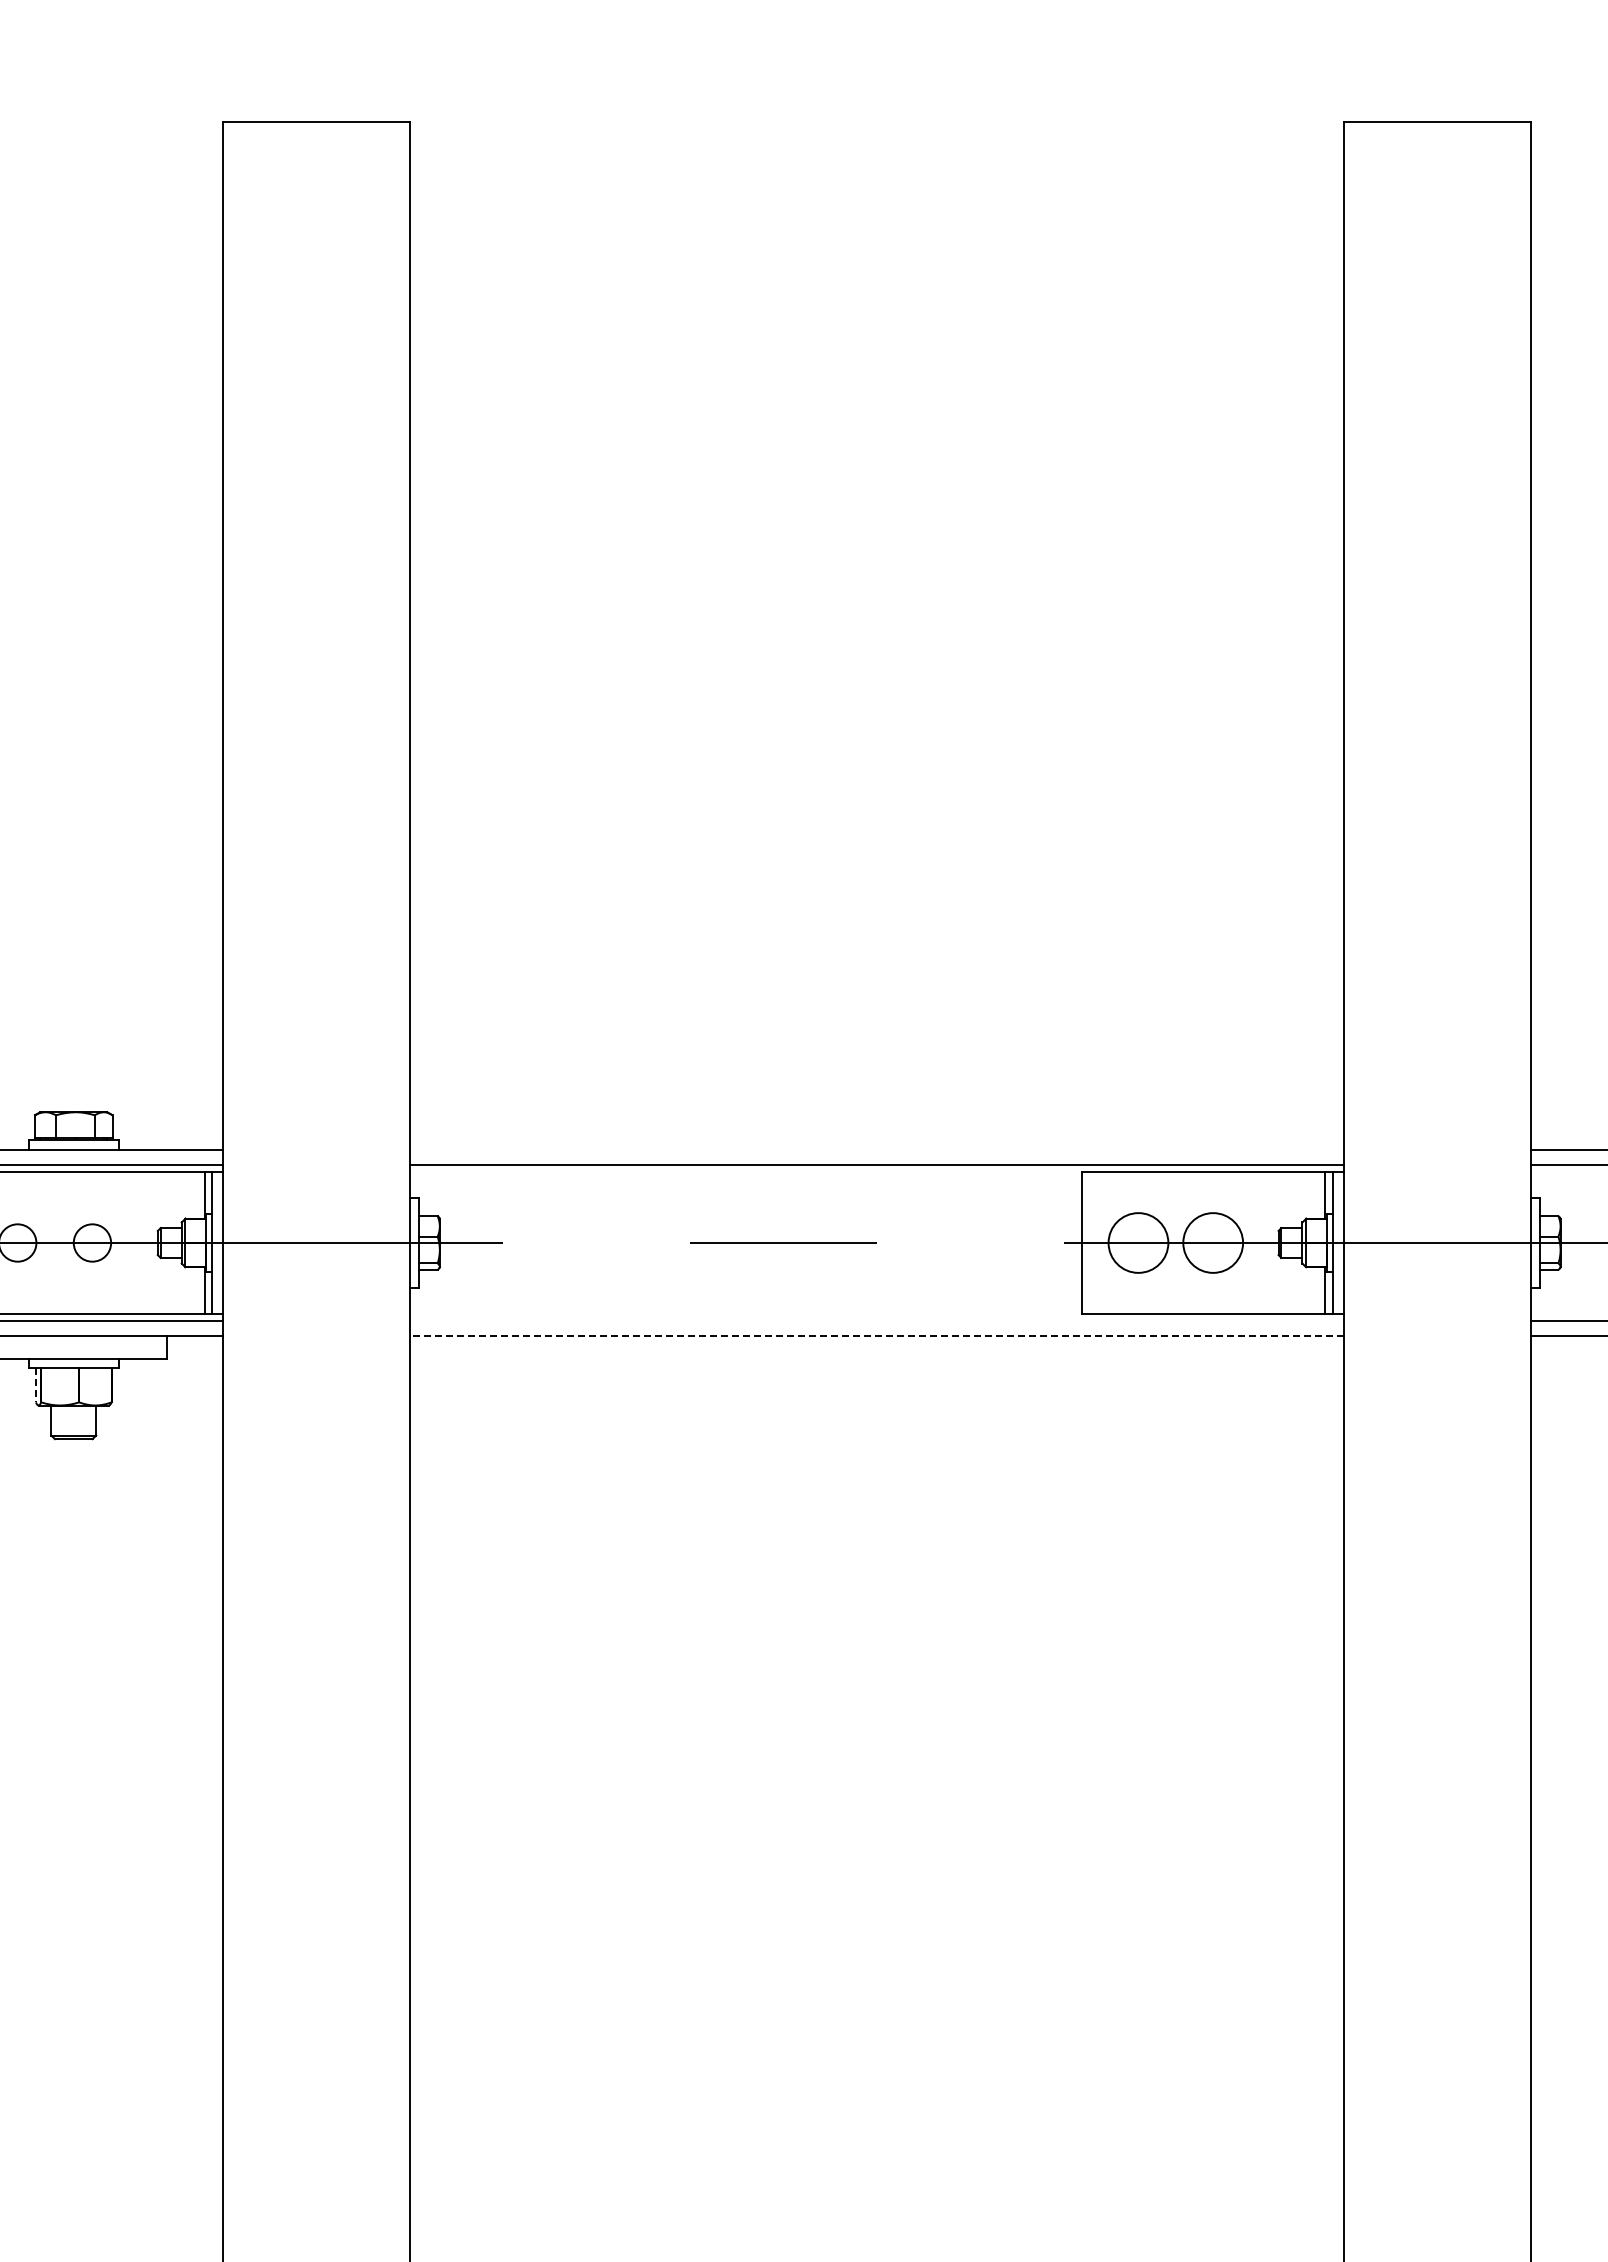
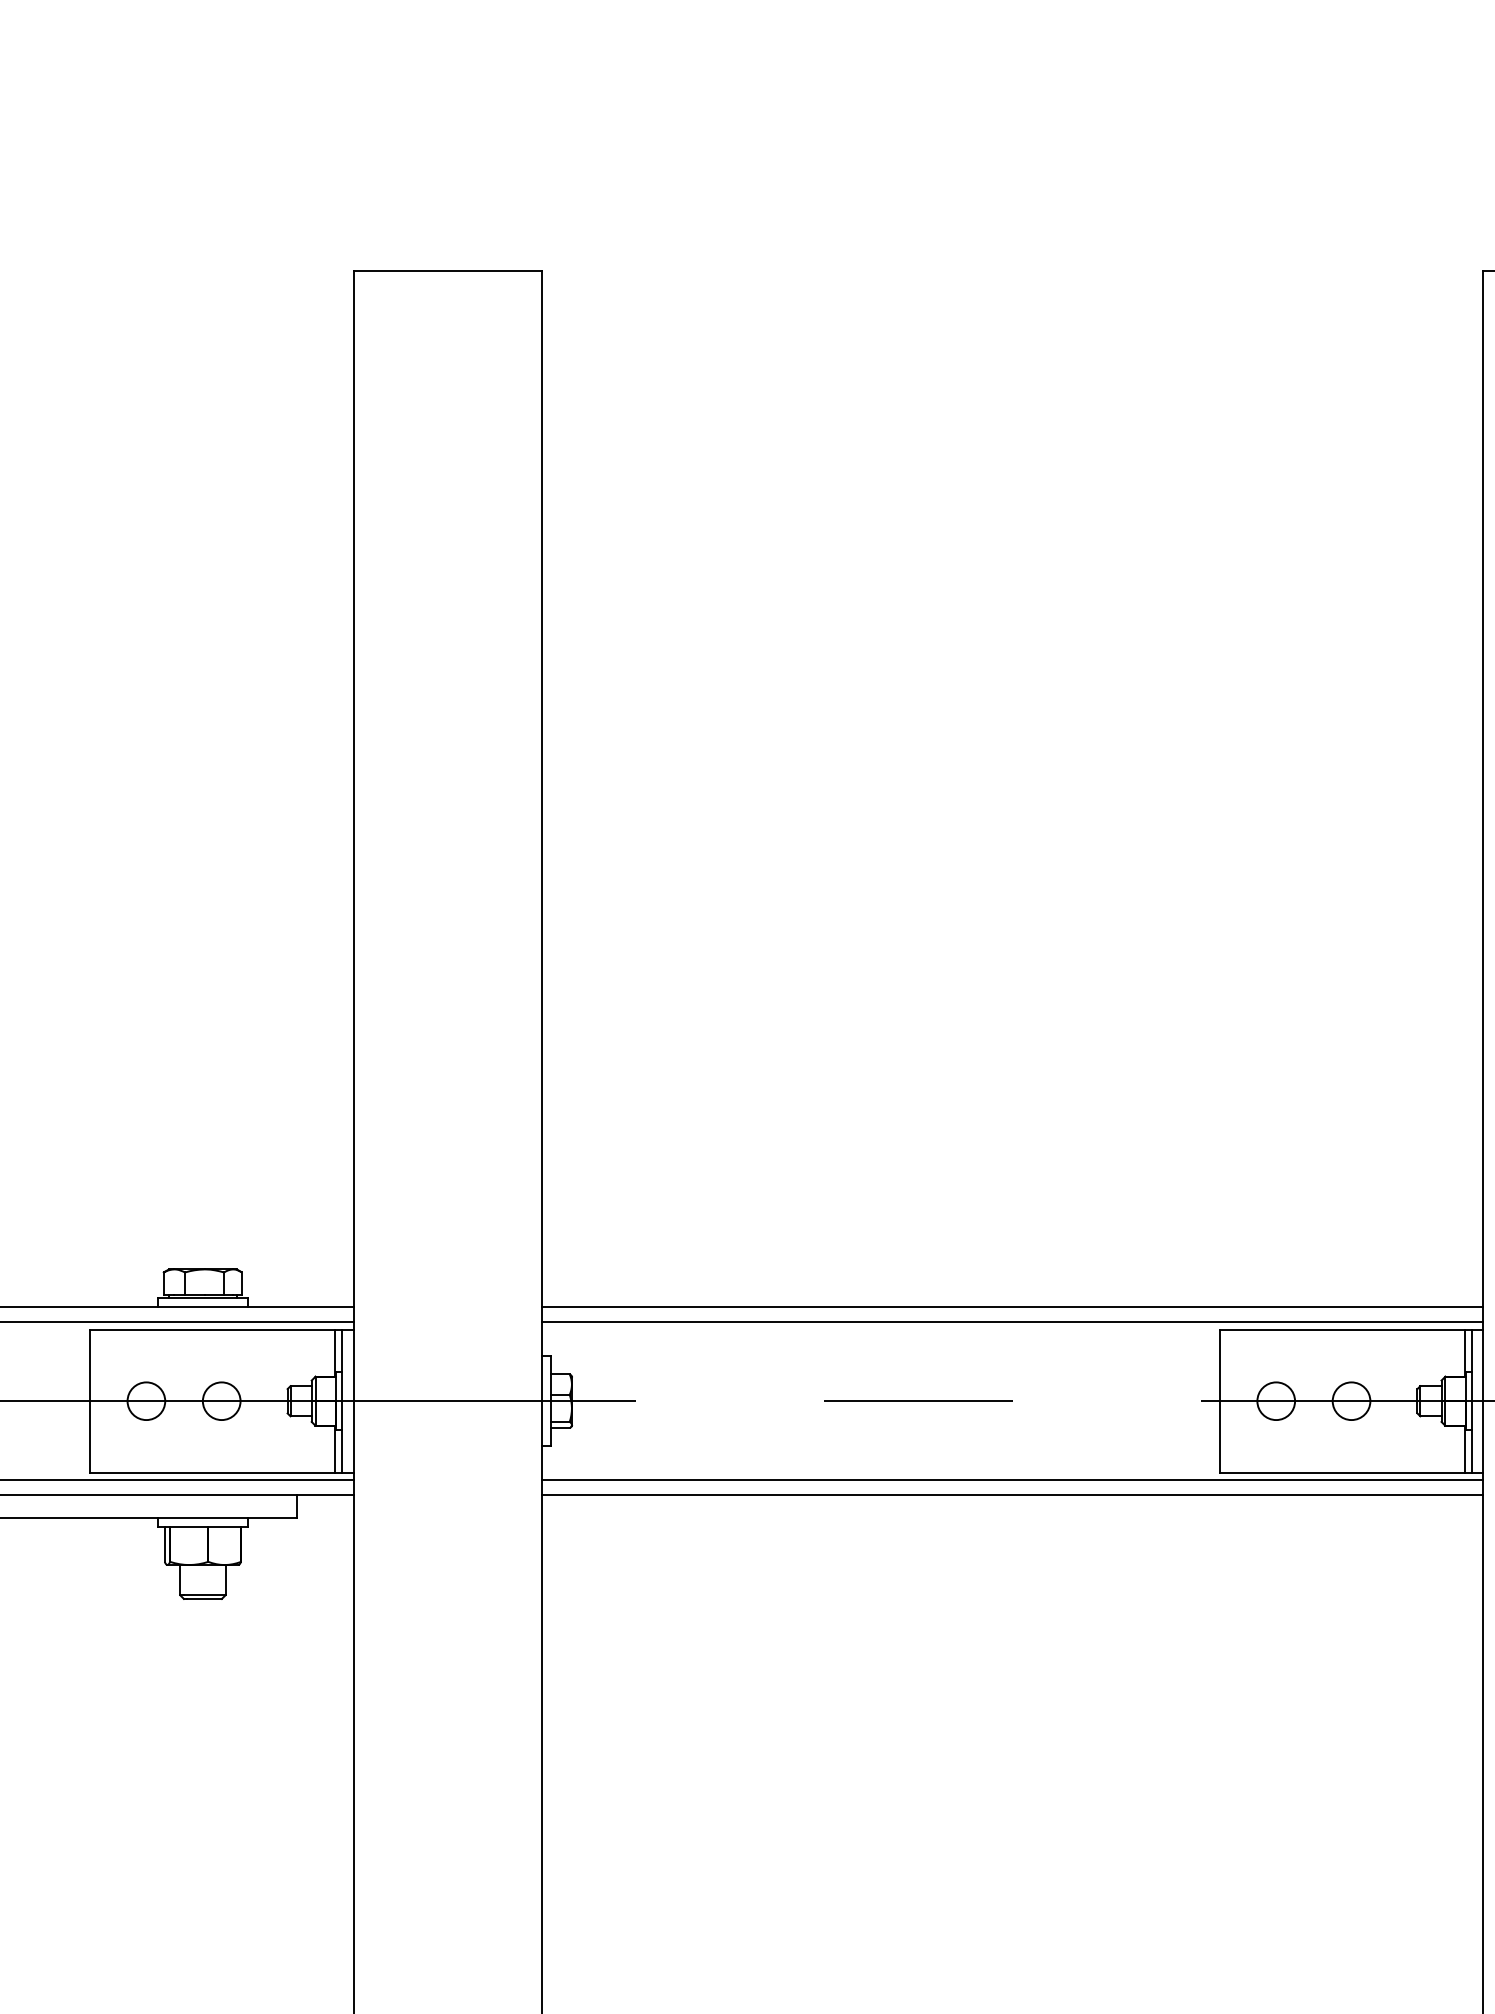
line: (876, 1149) -> (1012, 1306), added
circle: (1138, 1242) -> (1276, 1400), size x0.62
circle: (1212, 1242) -> (1350, 1400), size x0.62
line: (876, 1321) -> (1012, 1480), added
line: (876, 1336) -> (1012, 1495), dashed -> solid
line: (35, 1385) -> (164, 1544), dashed -> solid

